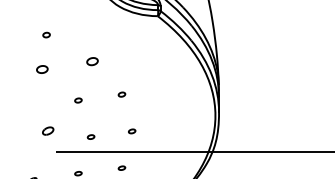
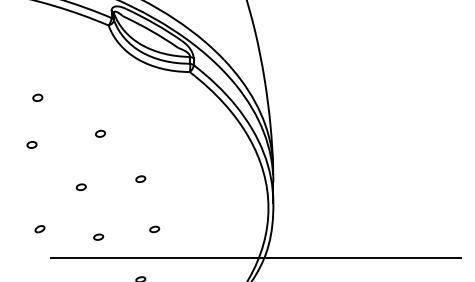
part: (92, 61) -> (100, 133), size x0.62
part: (41, 69) -> (31, 144), size x0.62
part: (47, 131) -> (39, 229), size x0.62

